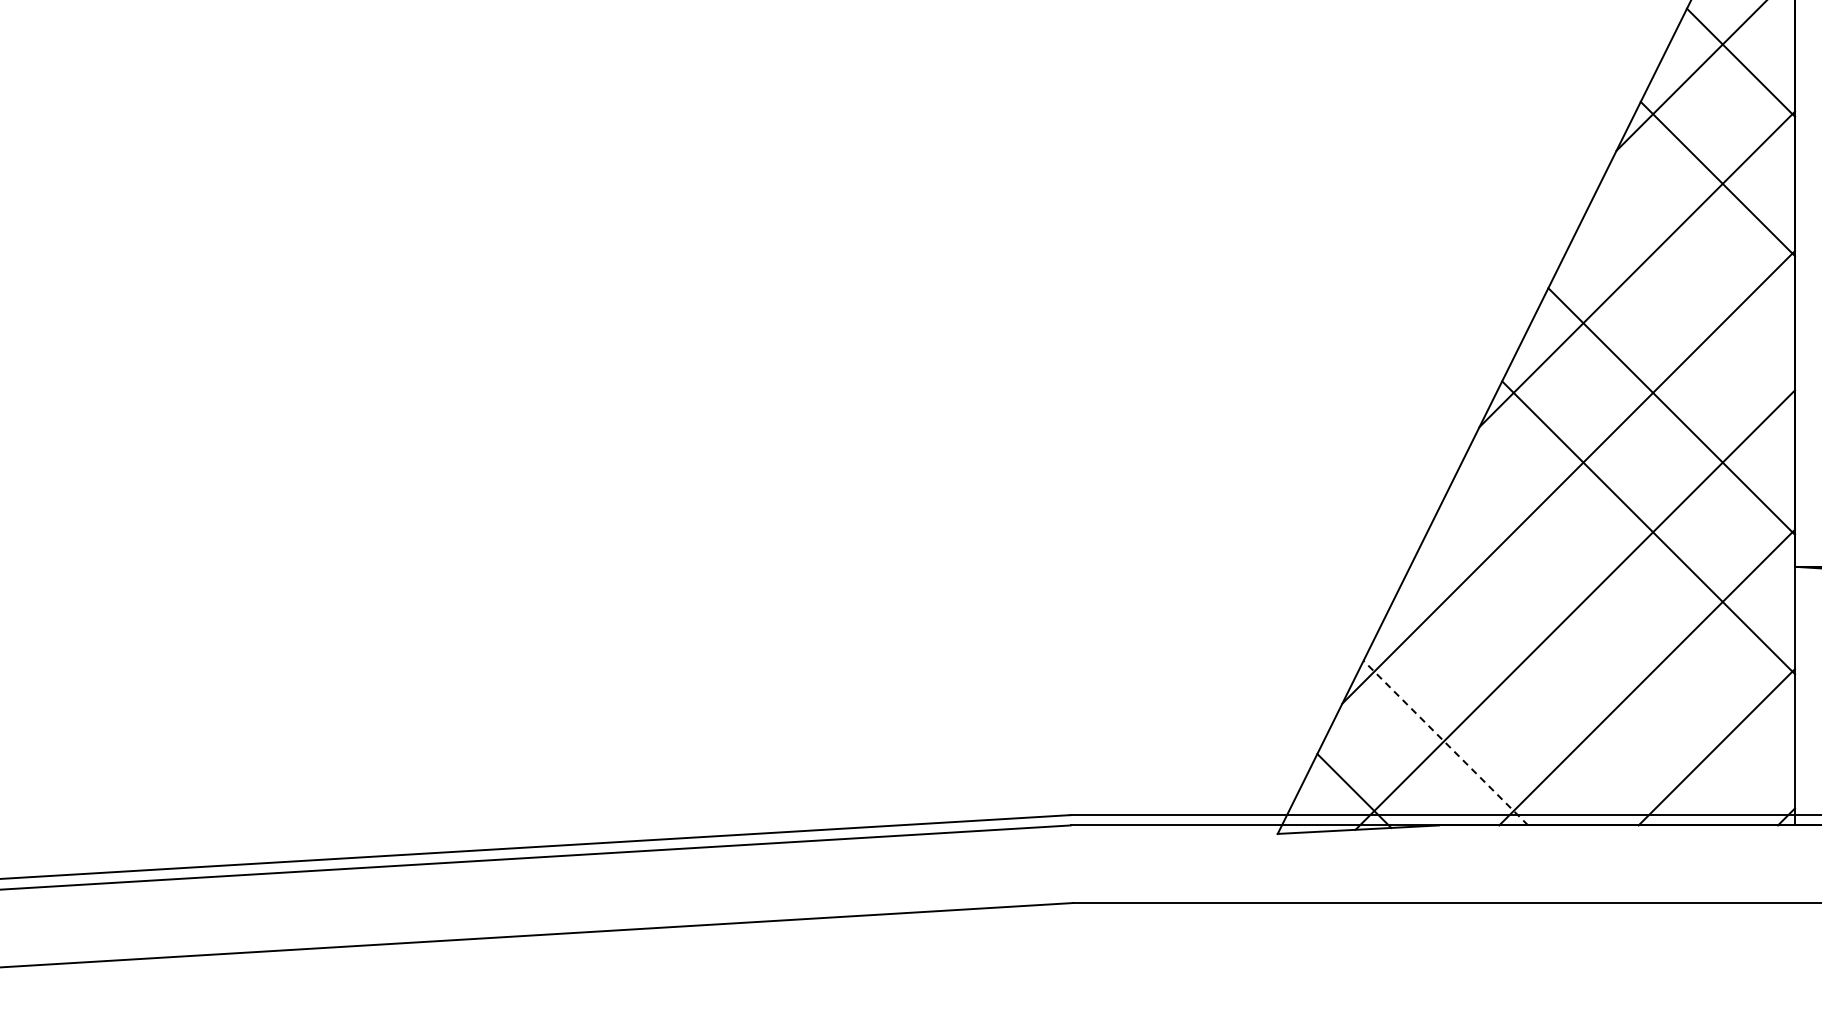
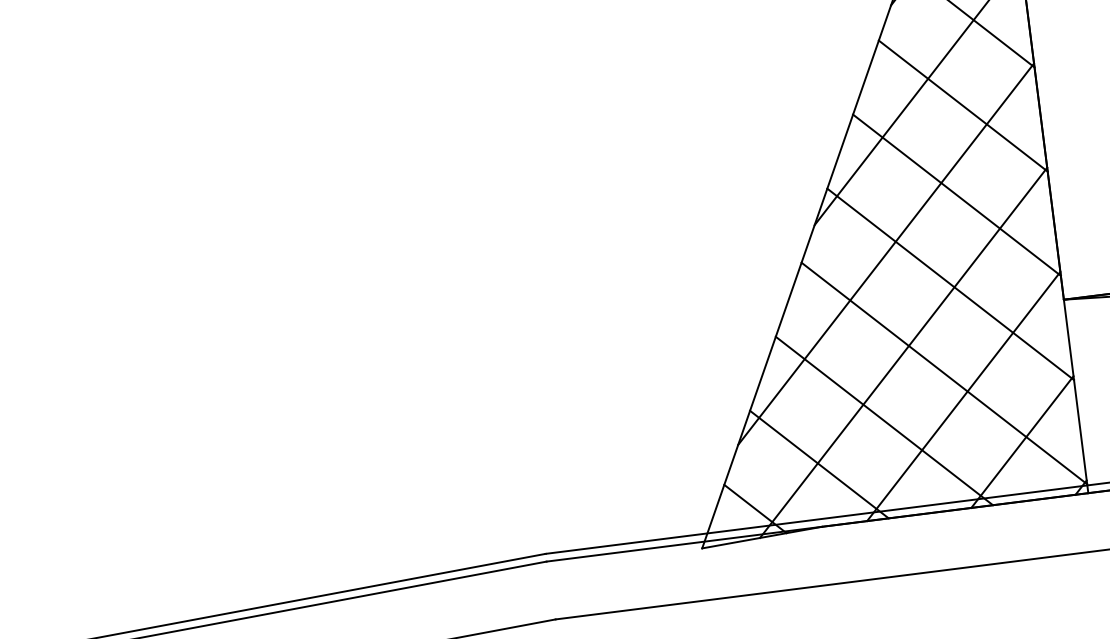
line: (1694, 295) -> (963, 106), added
line: (1625, 643) -> (944, 373), added
line: (1538, 696) -> (884, 420), added
line: (1445, 742) -> (819, 464), dashed -> solid

